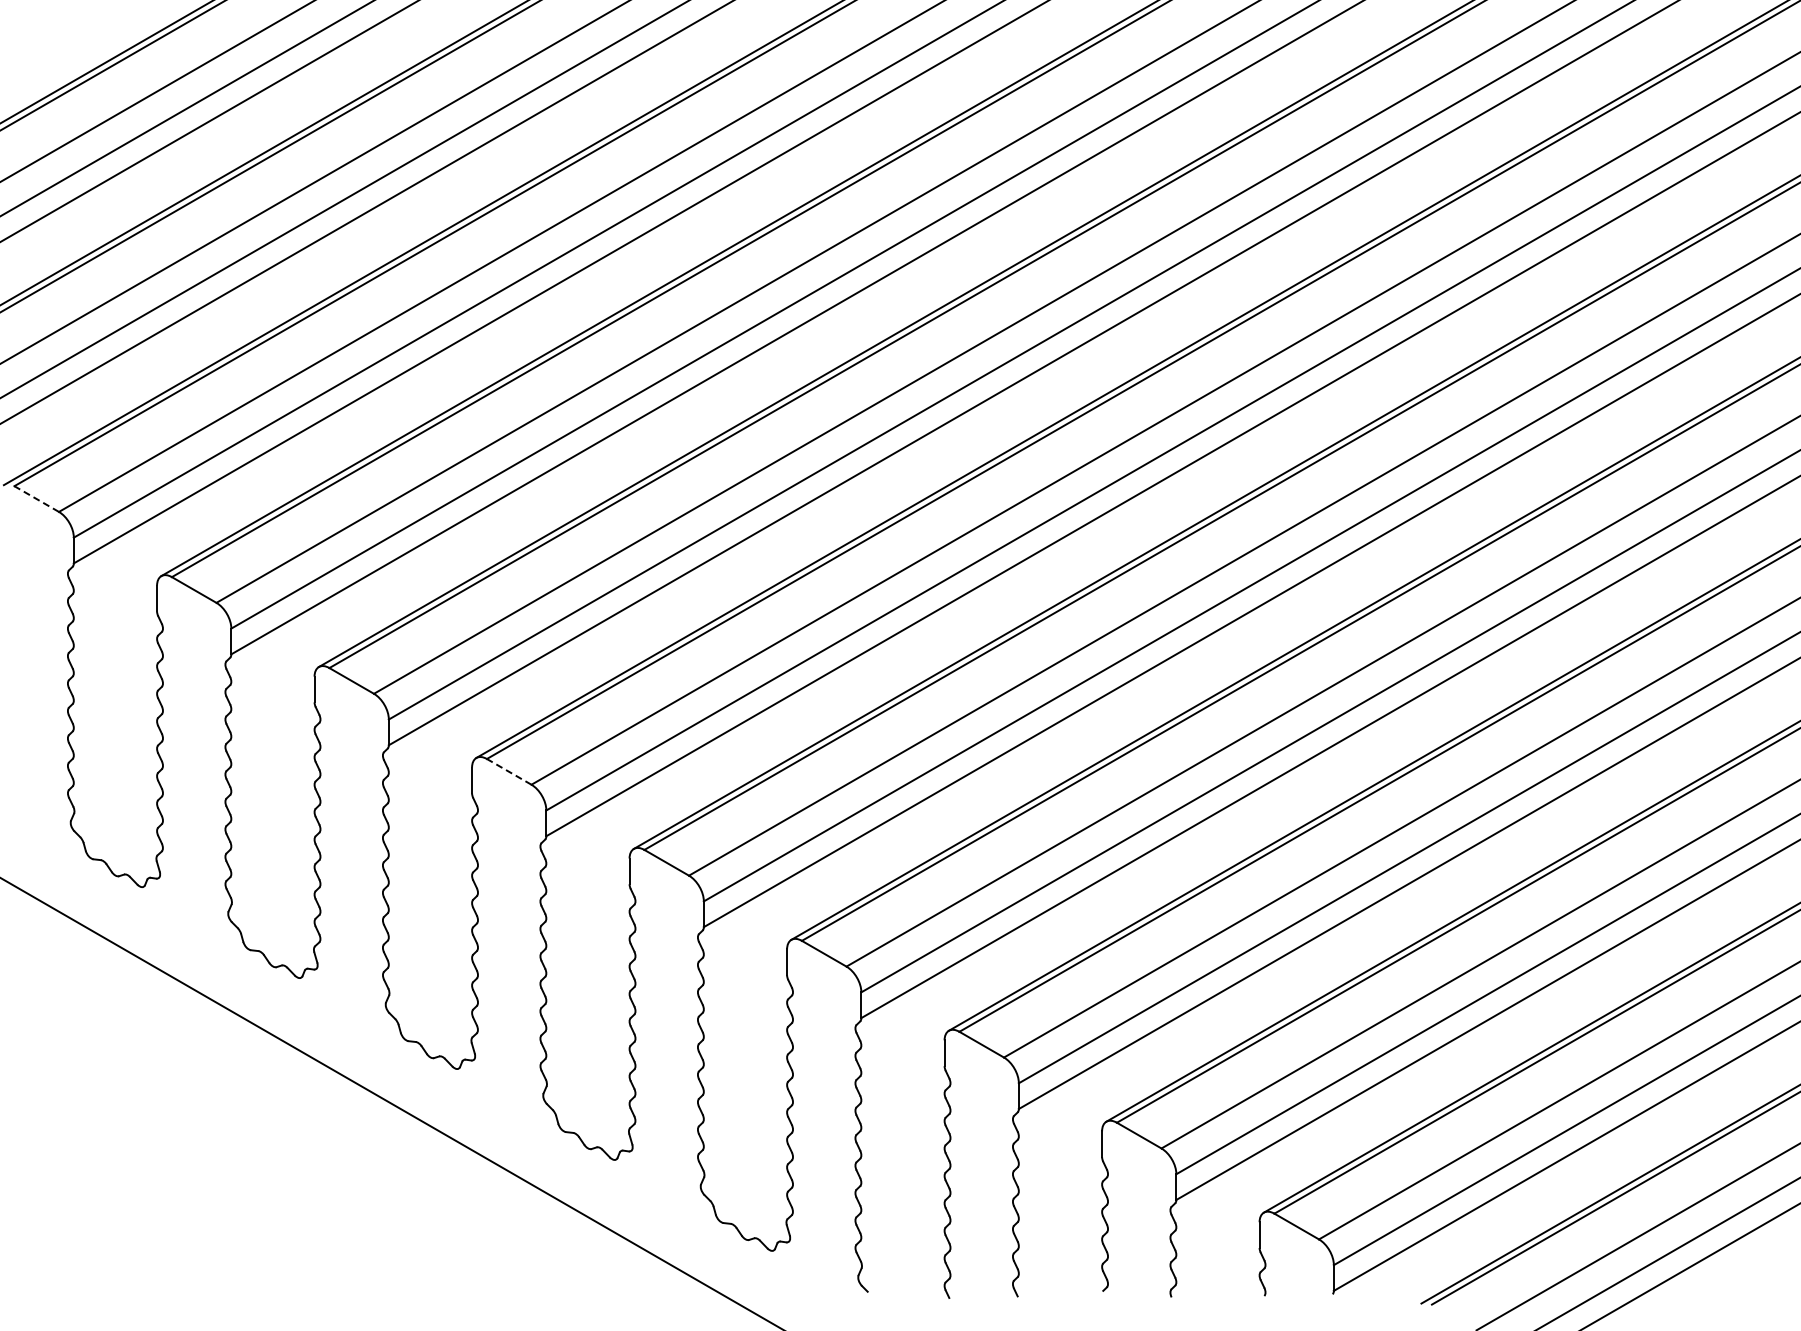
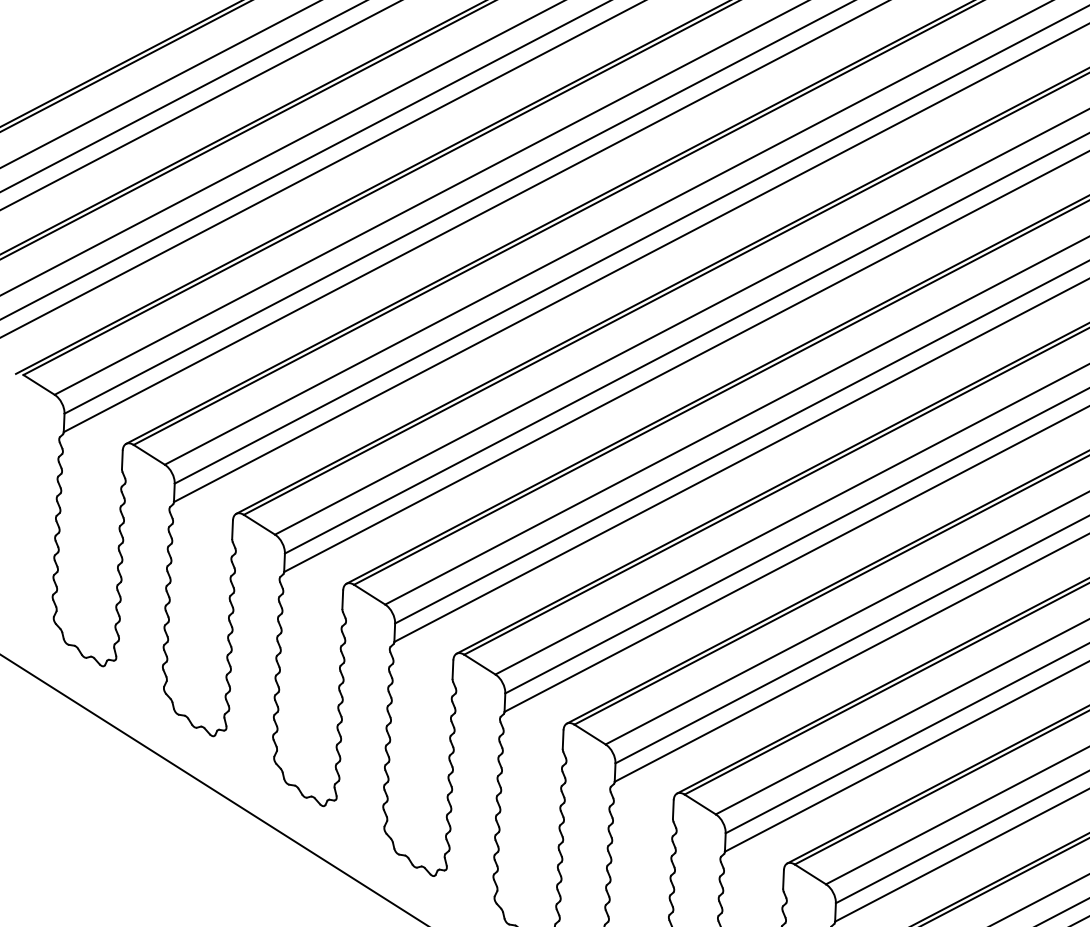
line: (36, 499) -> (38, 385), dashed -> solid
line: (509, 771) -> (369, 594), dashed -> solid

